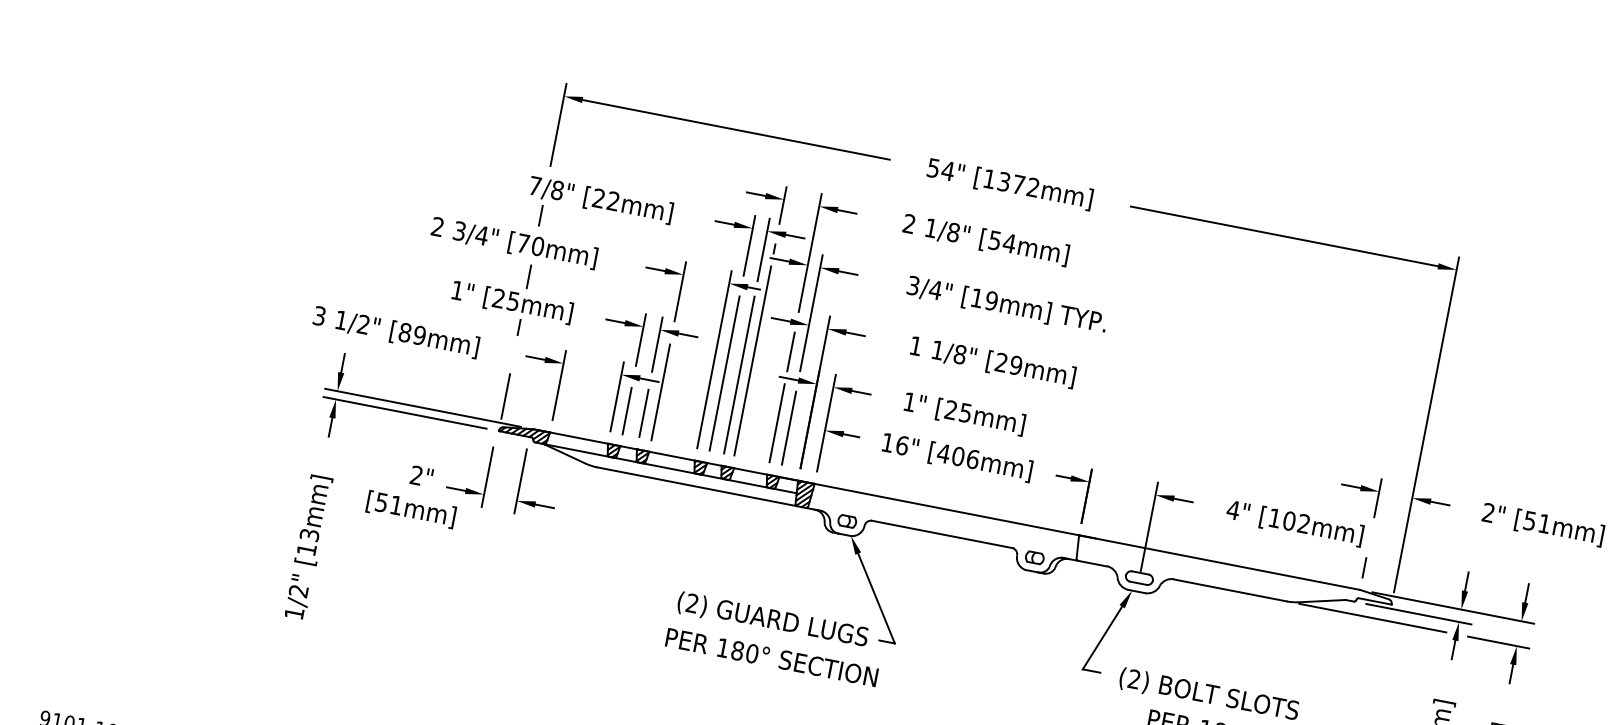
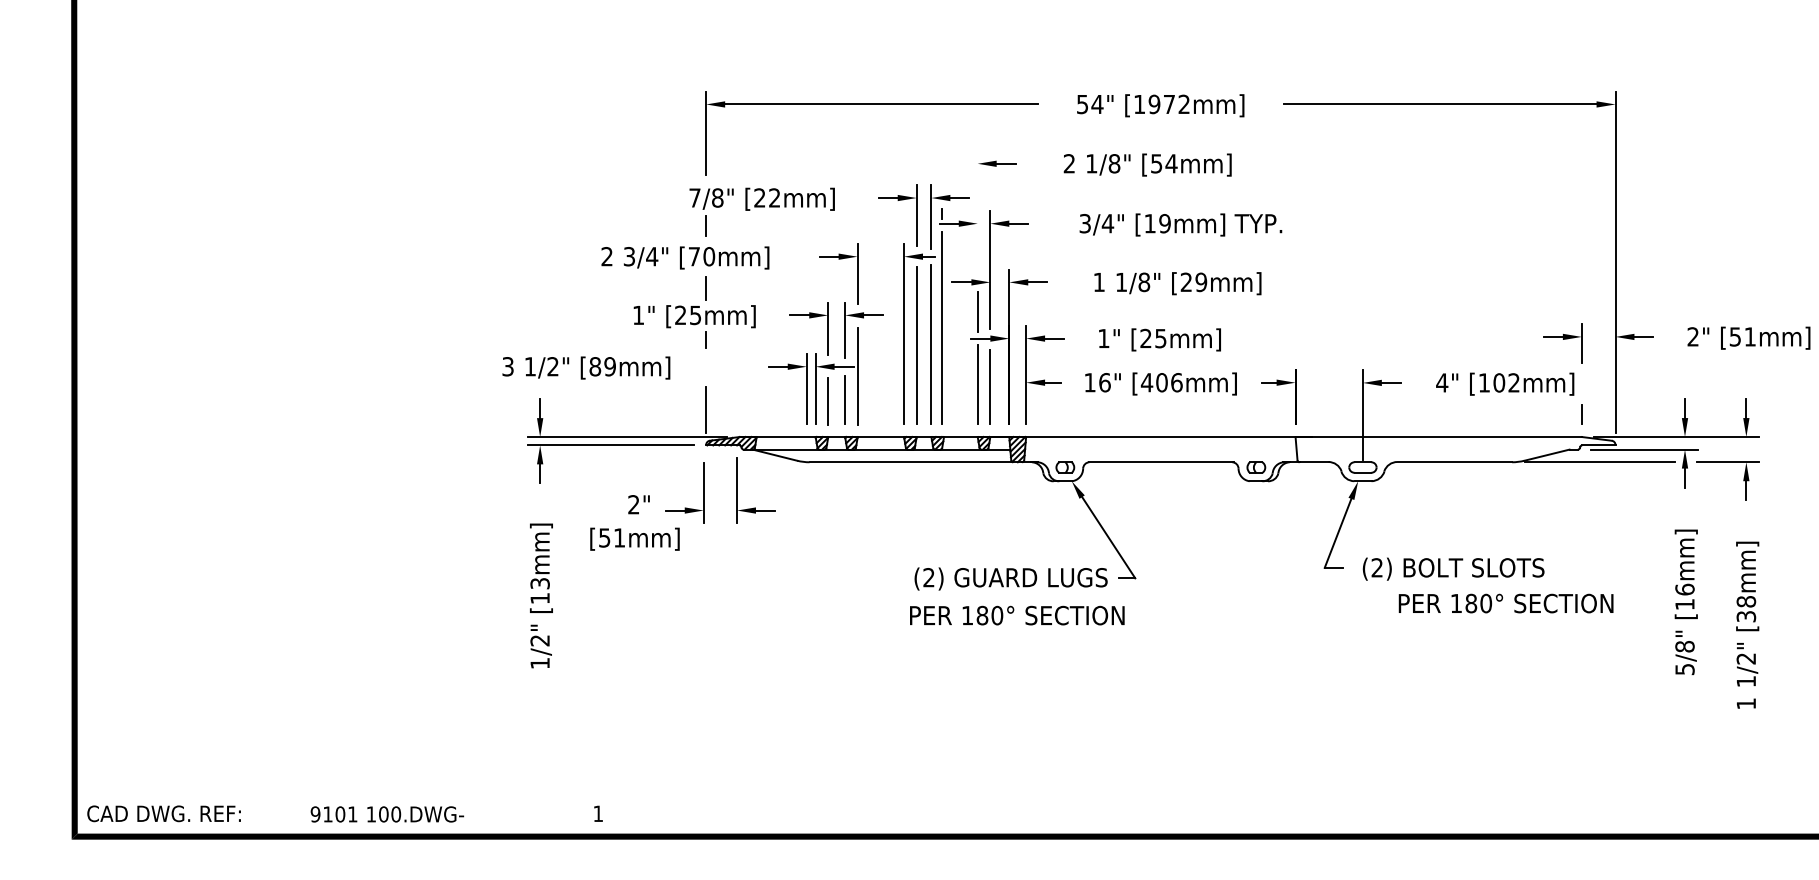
text: (1004, 181) -> (1154, 103), [1372mm] -> [1972mm]
part: (763, 201) -> (922, 169), removed
line: (809, 253) -> (977, 211), removed
part: (544, 362) -> (787, 369), moved

